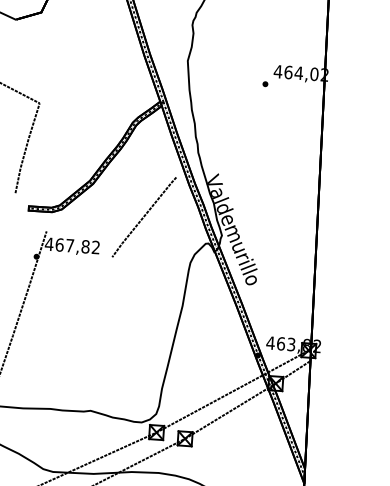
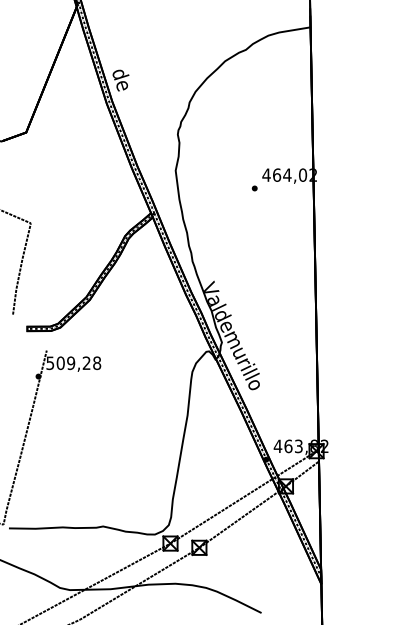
line: (143, 217) -> (142, 329), removed
text: (72, 246) -> (73, 363), 467,82 -> 509,28

